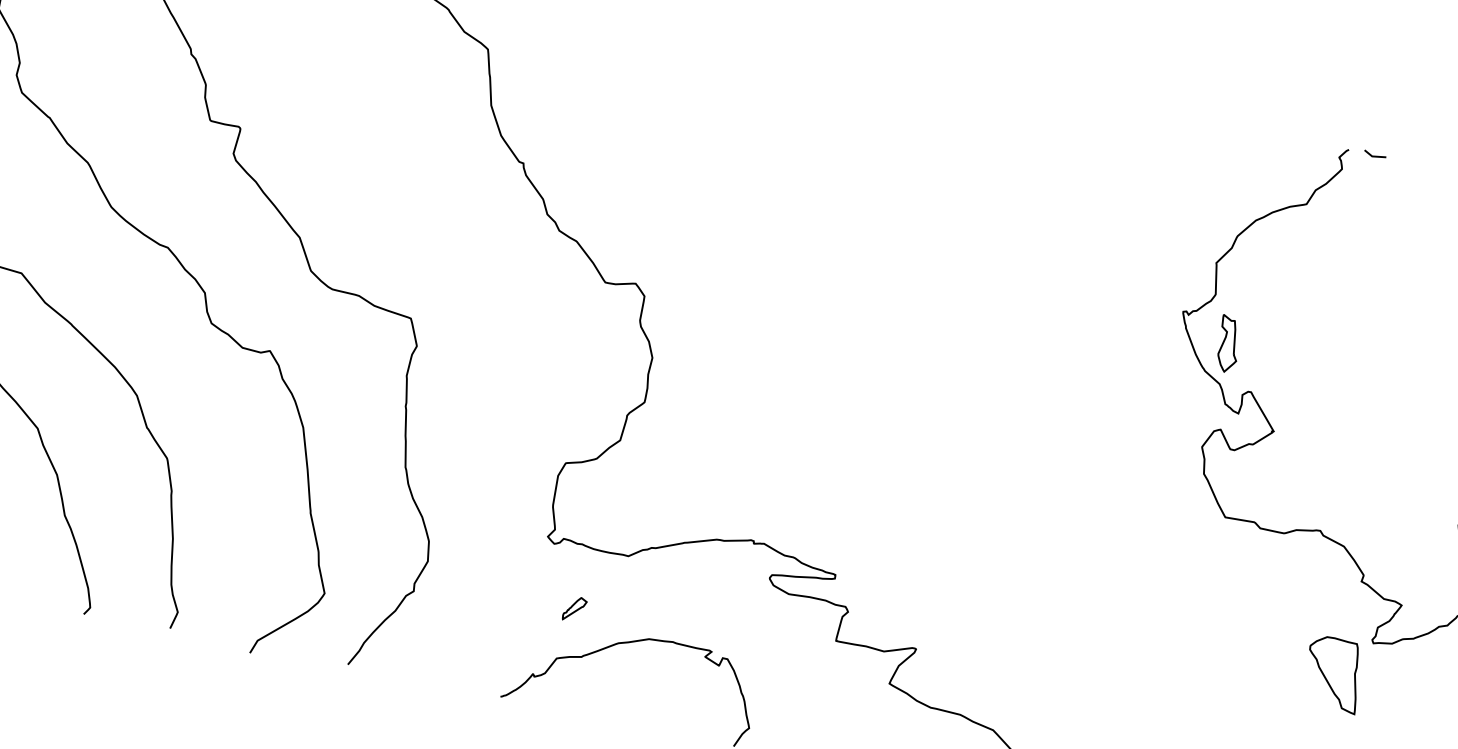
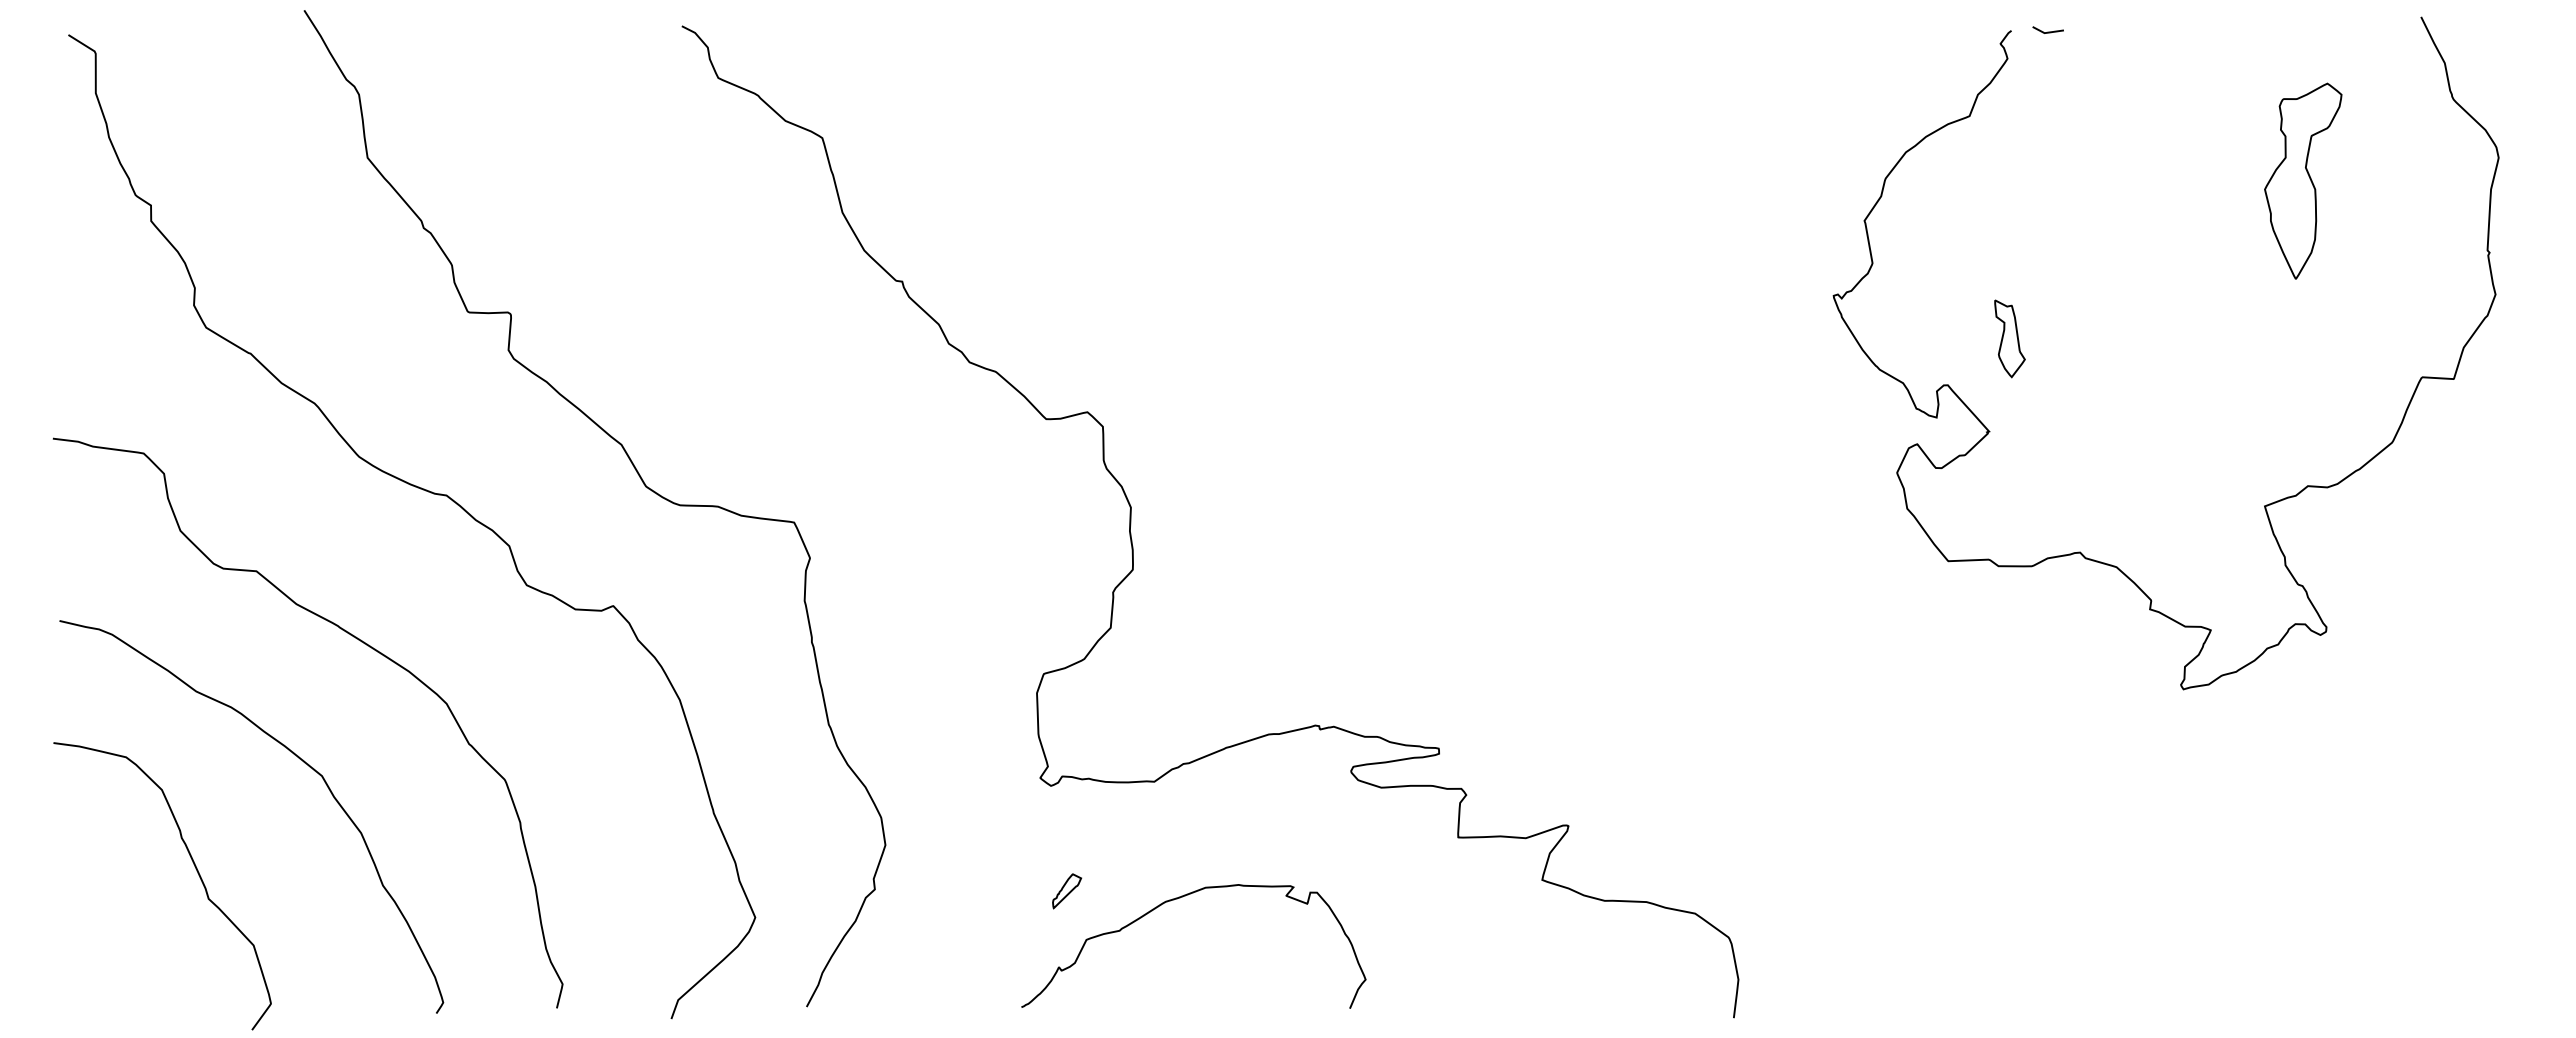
part: (1228, 343) -> (2009, 338), moved
part: (575, 609) -> (1067, 891), moved
part: (1333, 673) -> (2138, 741), removed

